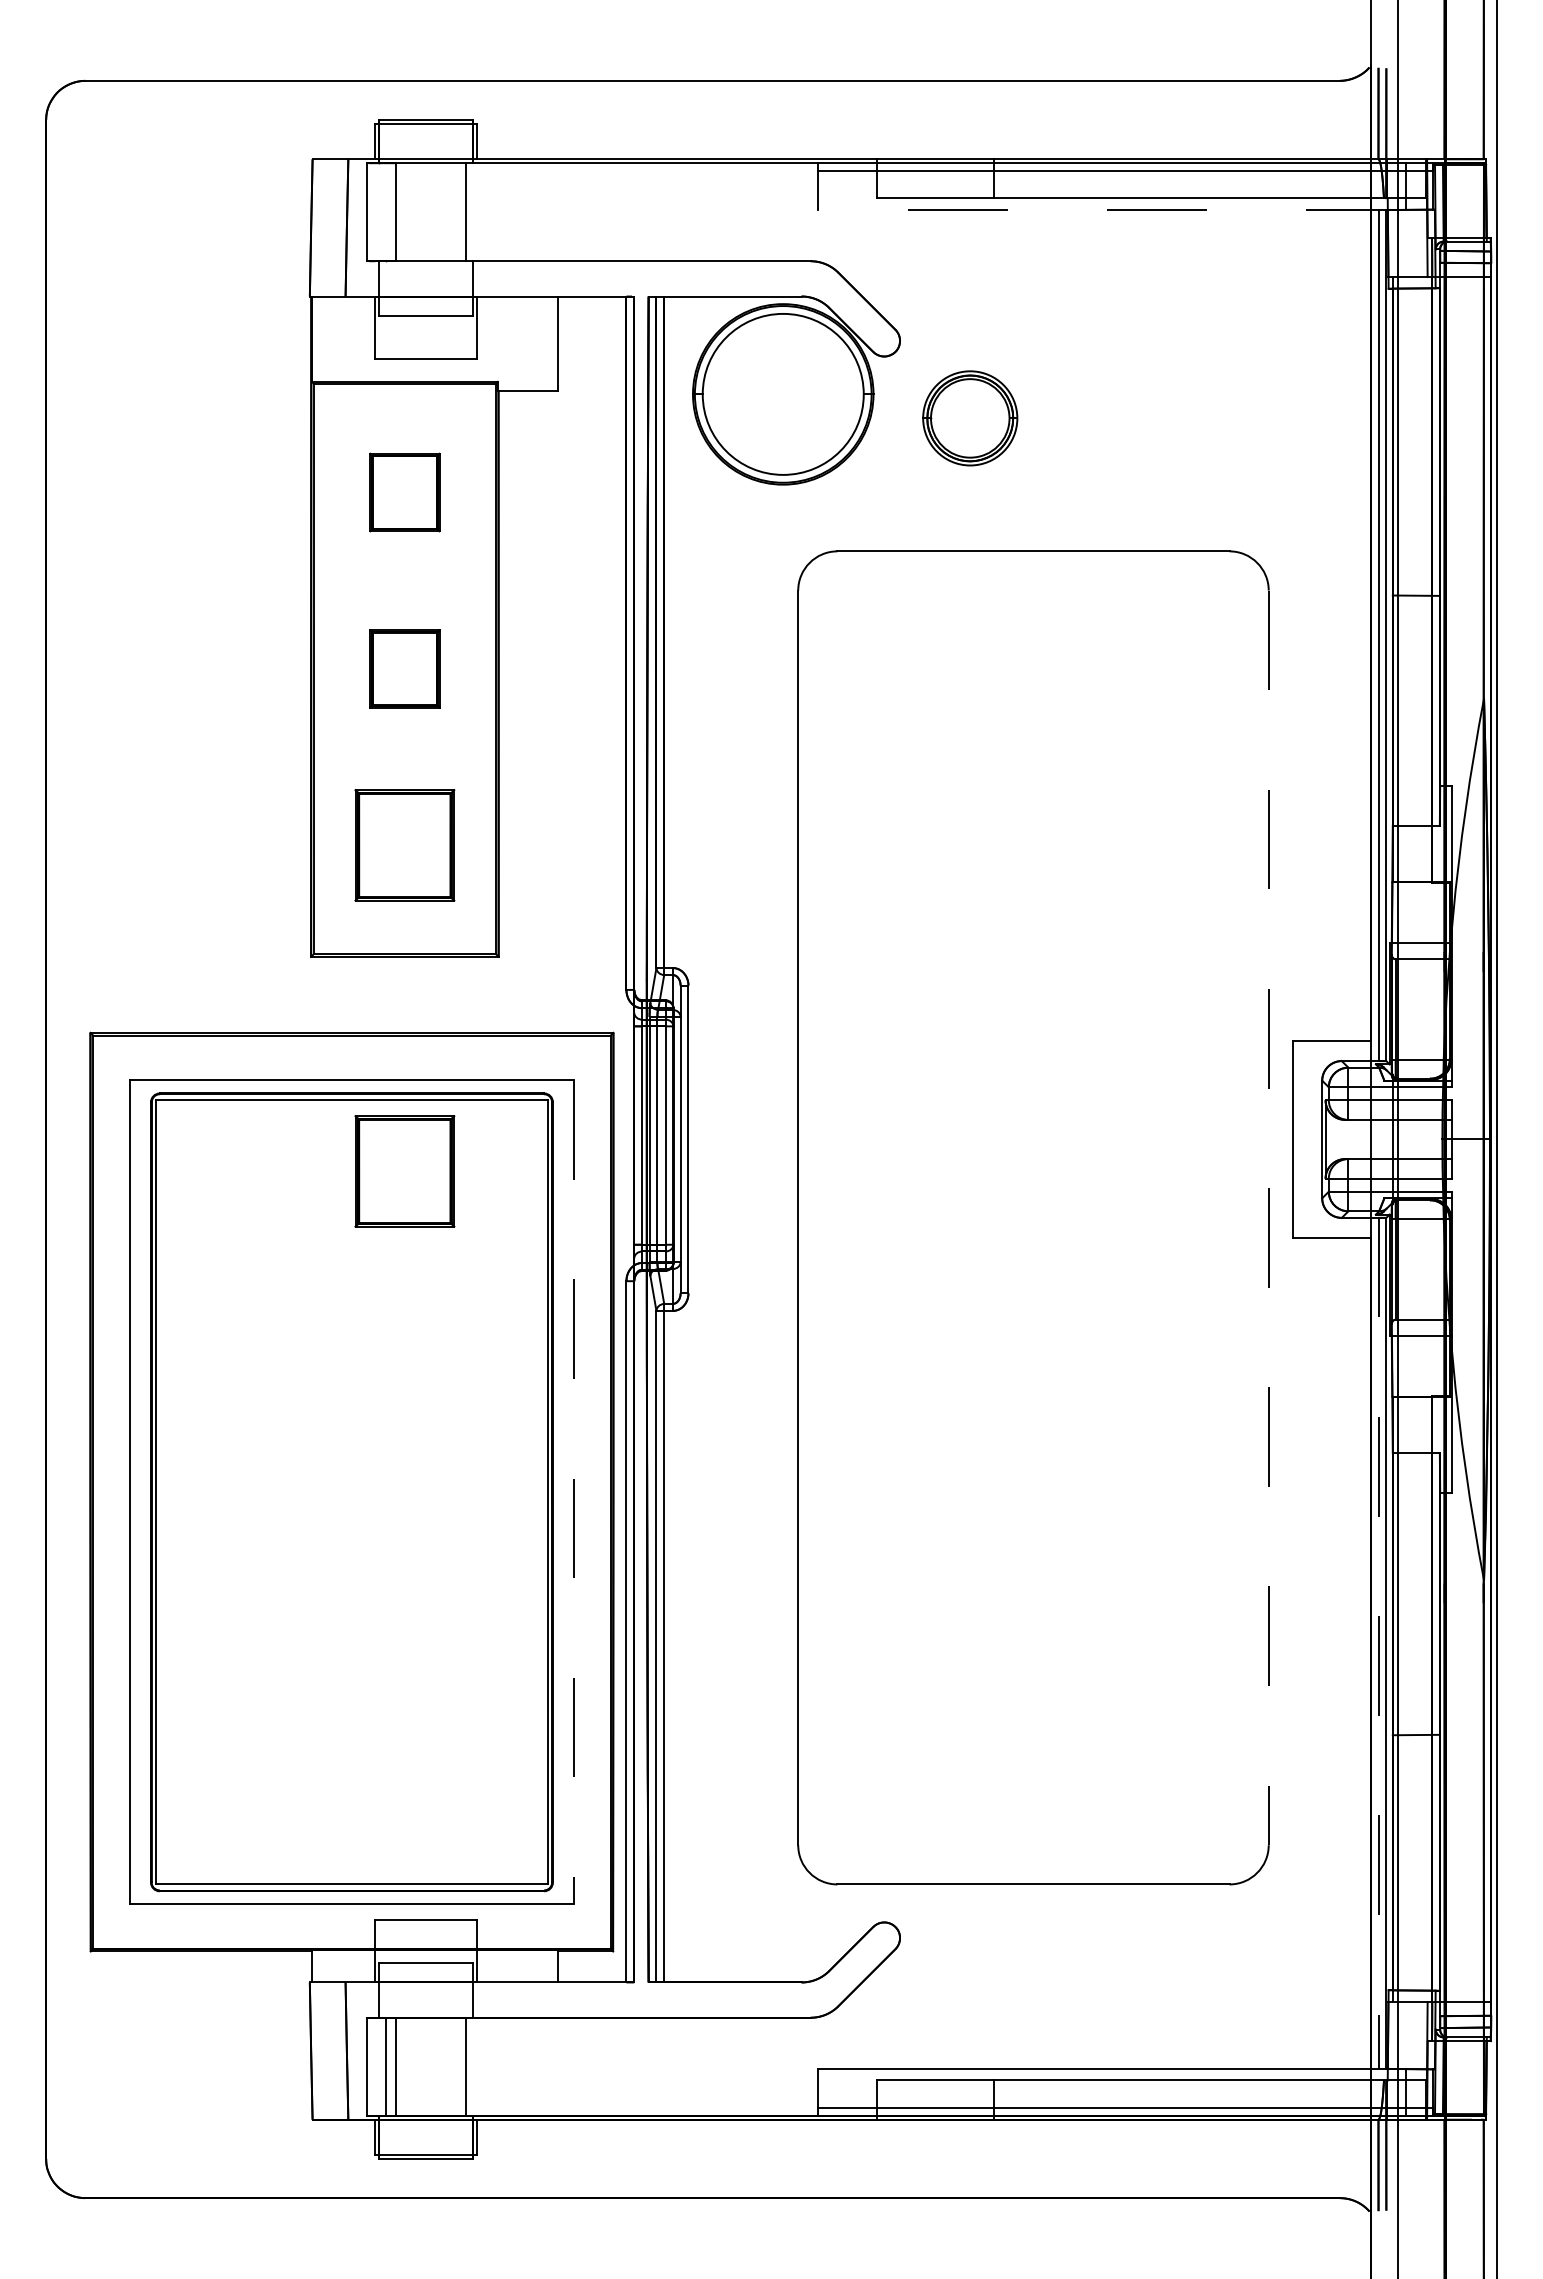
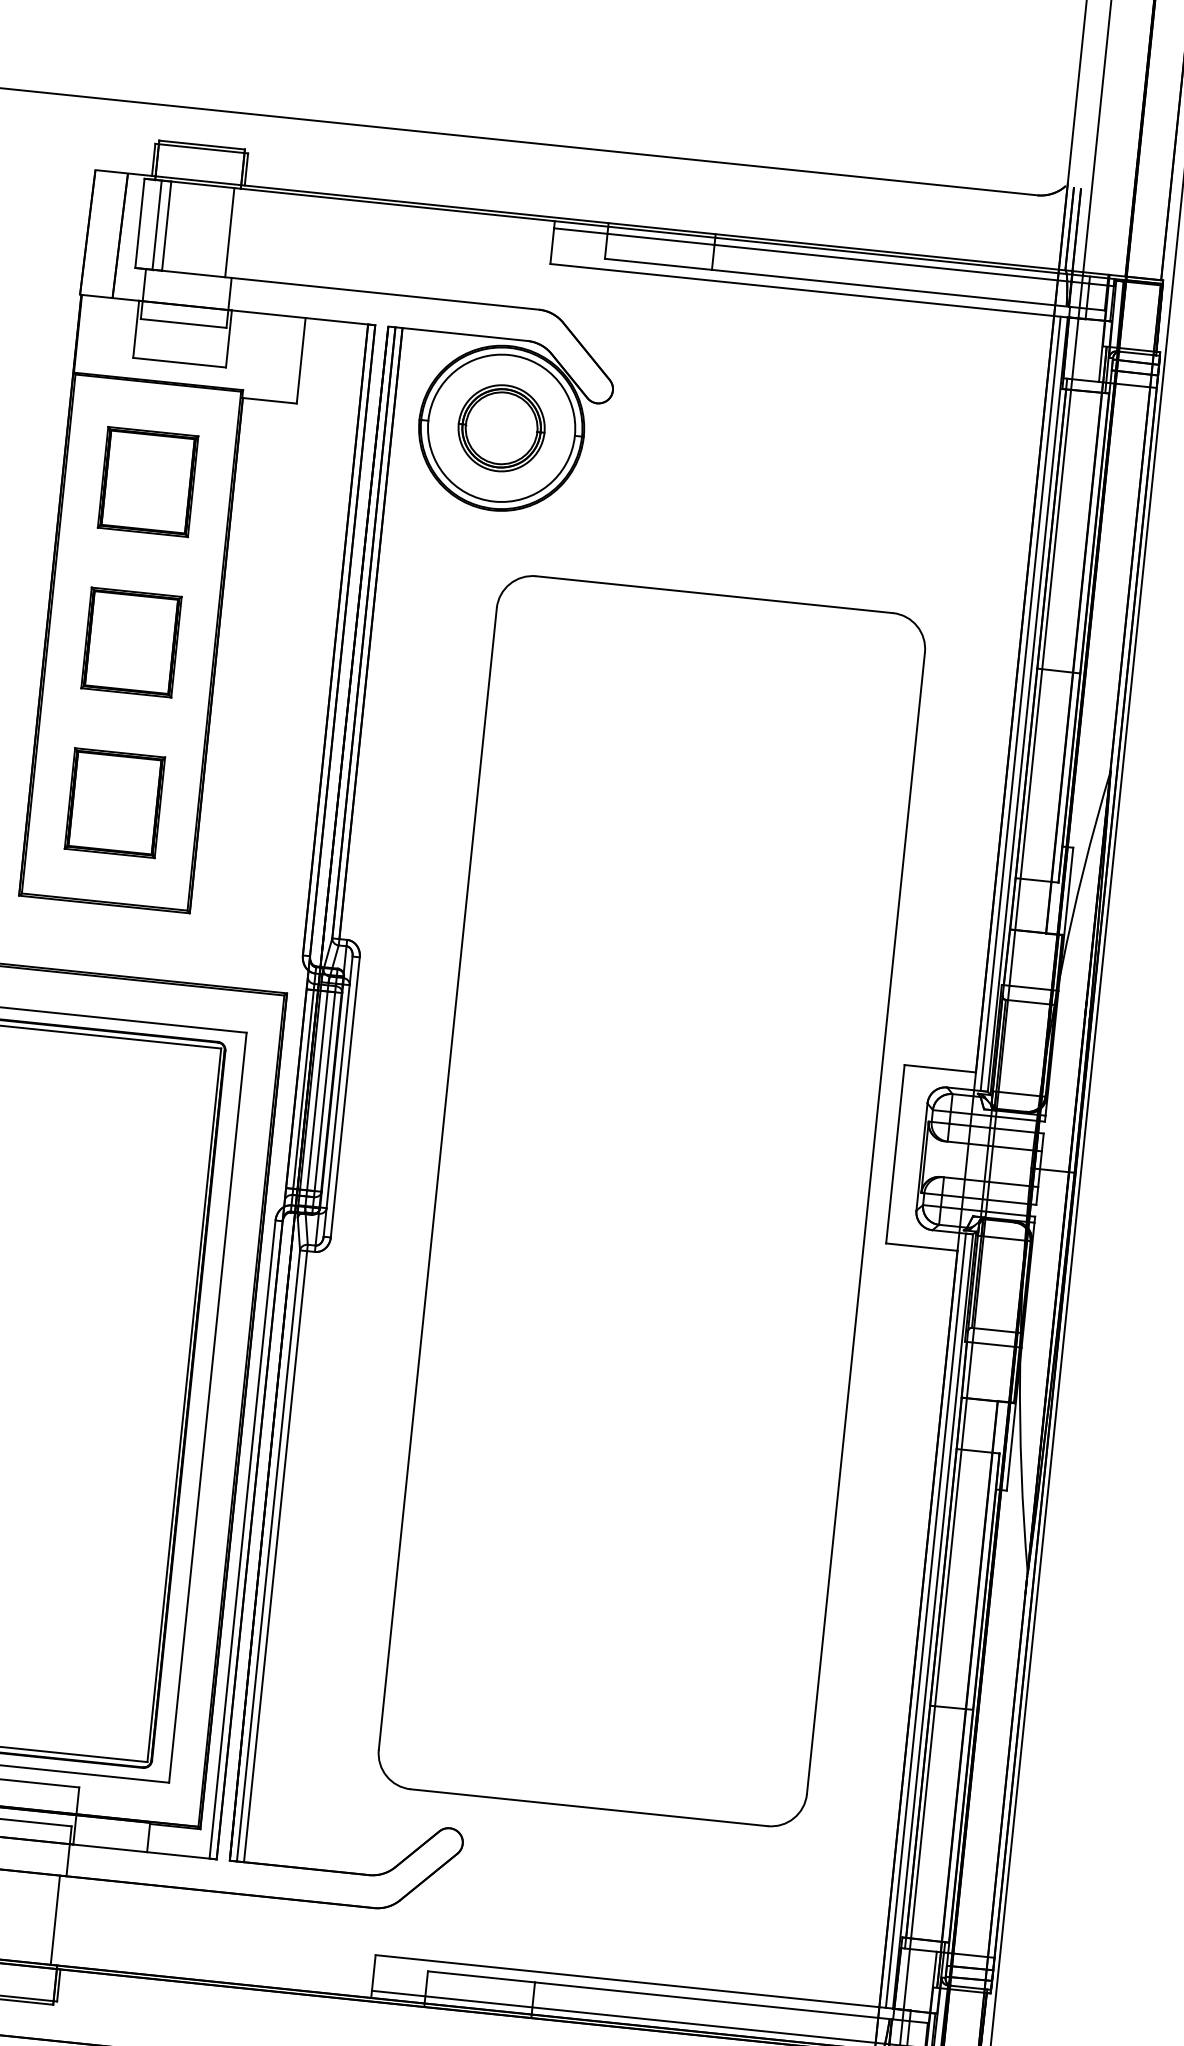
line: (1111, 210) -> (817, 291), dashed -> solid
line: (385, 212) -> (156, 225), added
part: (970, 418) -> (501, 428), moved
part: (404, 492) -> (147, 481), size x1.43
part: (404, 668) -> (131, 642), size x1.43
part: (404, 1171) -> (83, 1099), removed
line: (1268, 1218) -> (865, 1223), dashed -> solid
line: (573, 1492) -> (207, 1407), dashed -> solid
line: (1378, 1643) -> (925, 1620), dashed -> solid

